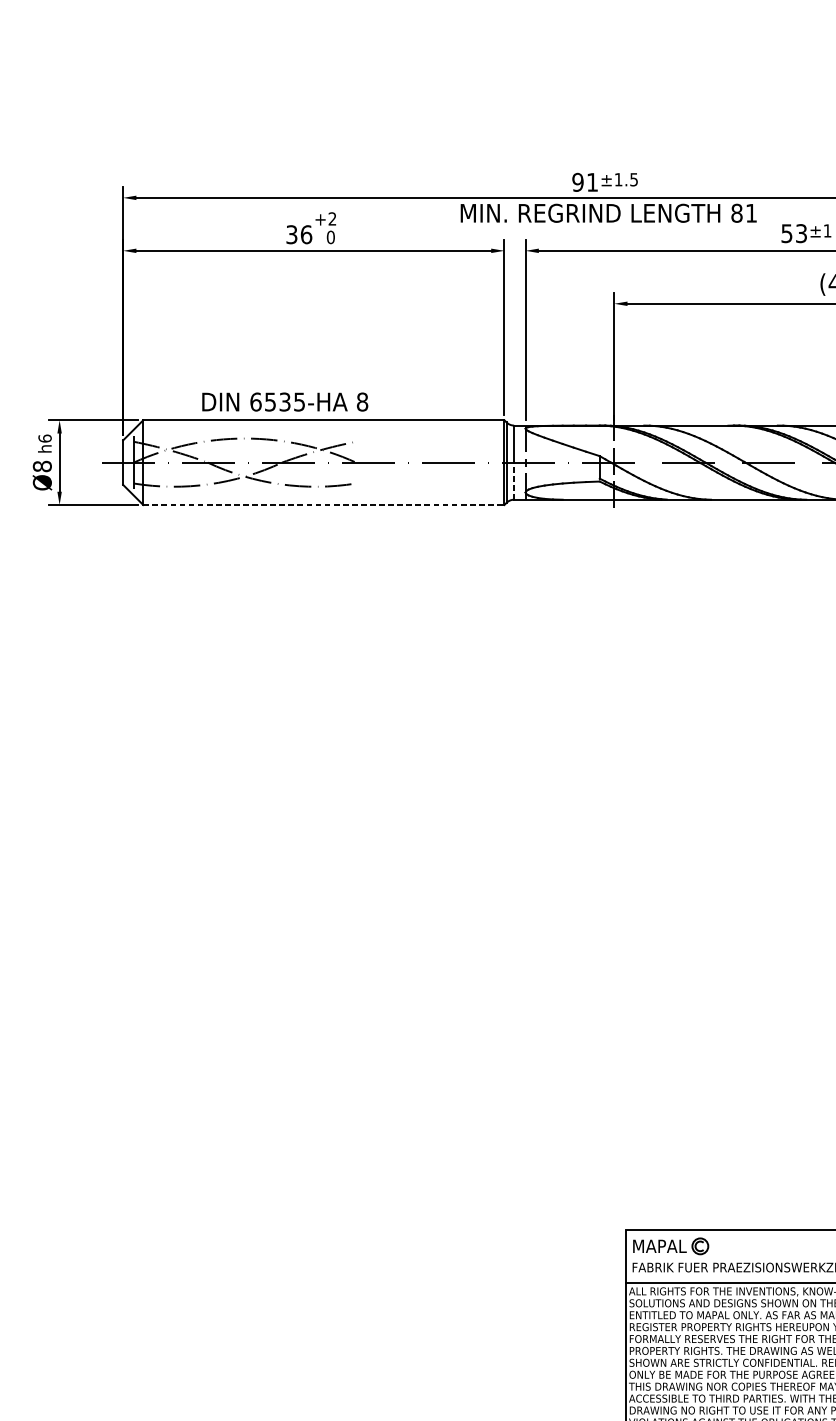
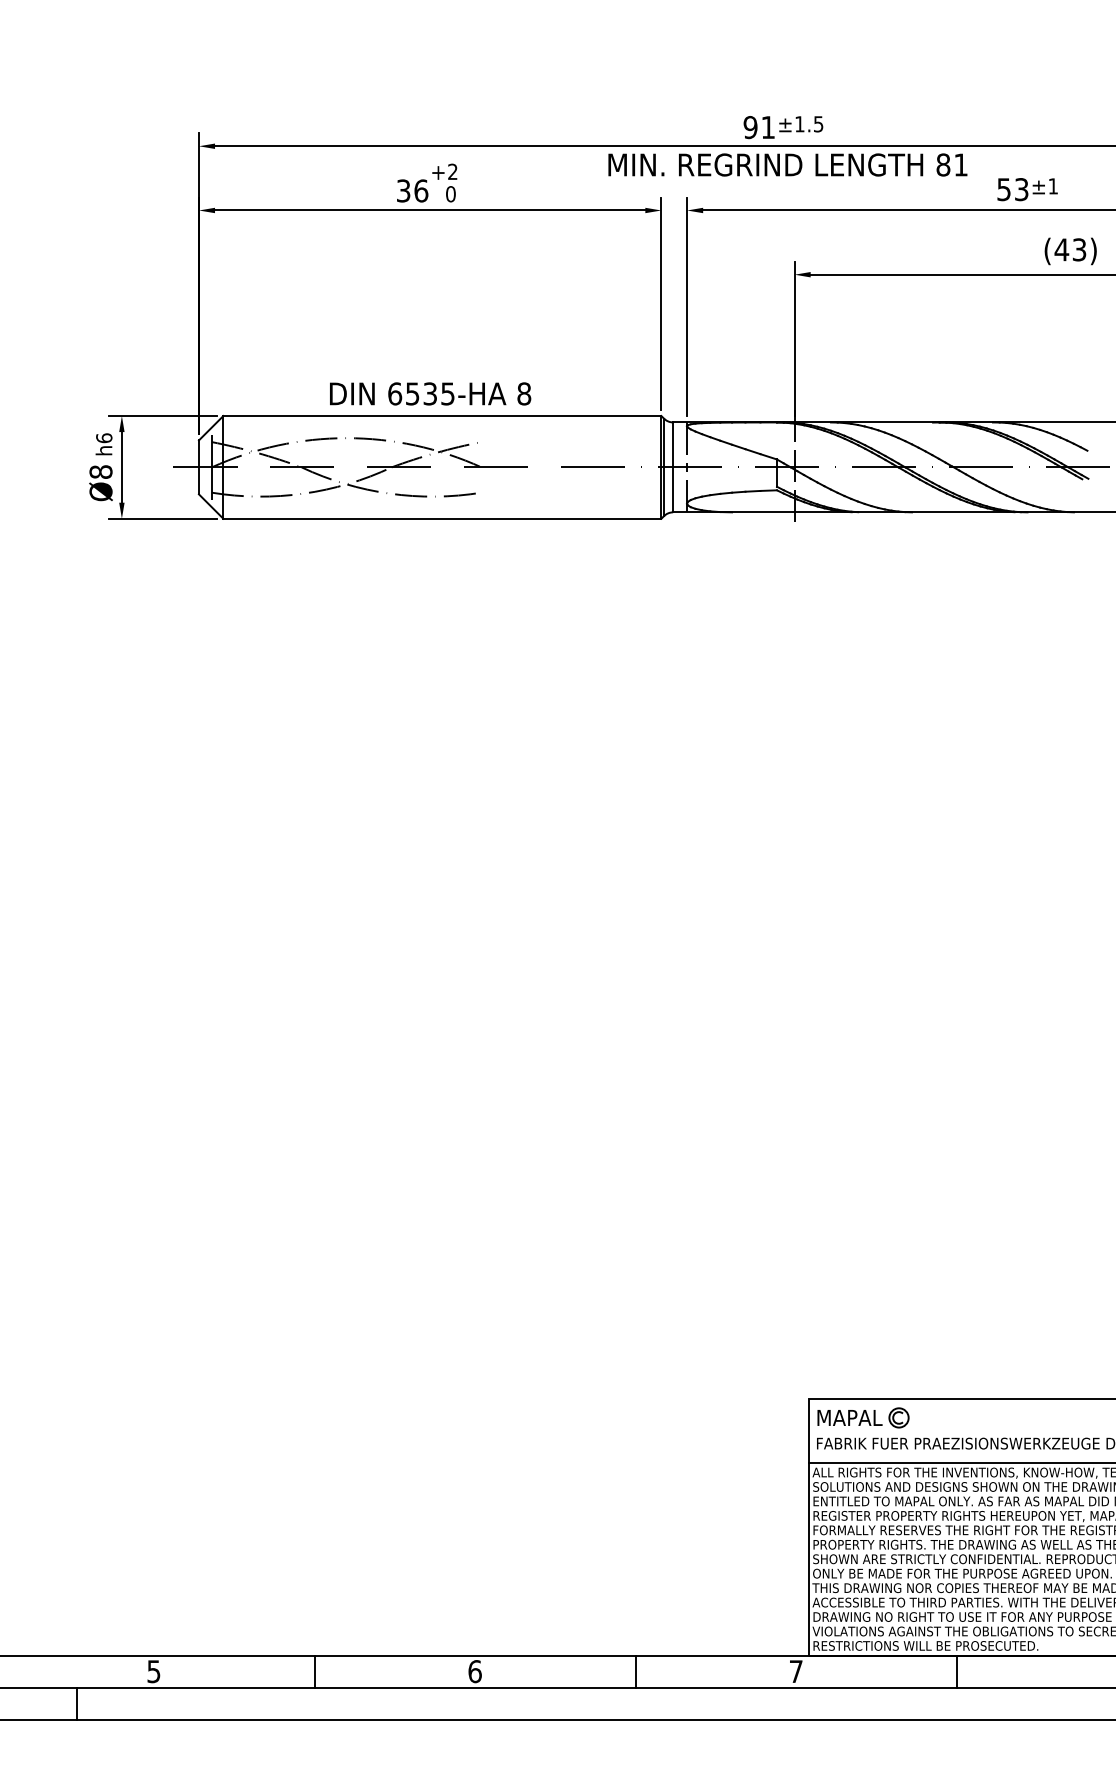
text: (285, 401) -> (430, 393), moved
line: (514, 480) -> (673, 489), dashed -> solid
line: (323, 504) -> (442, 518), dashed -> solid

